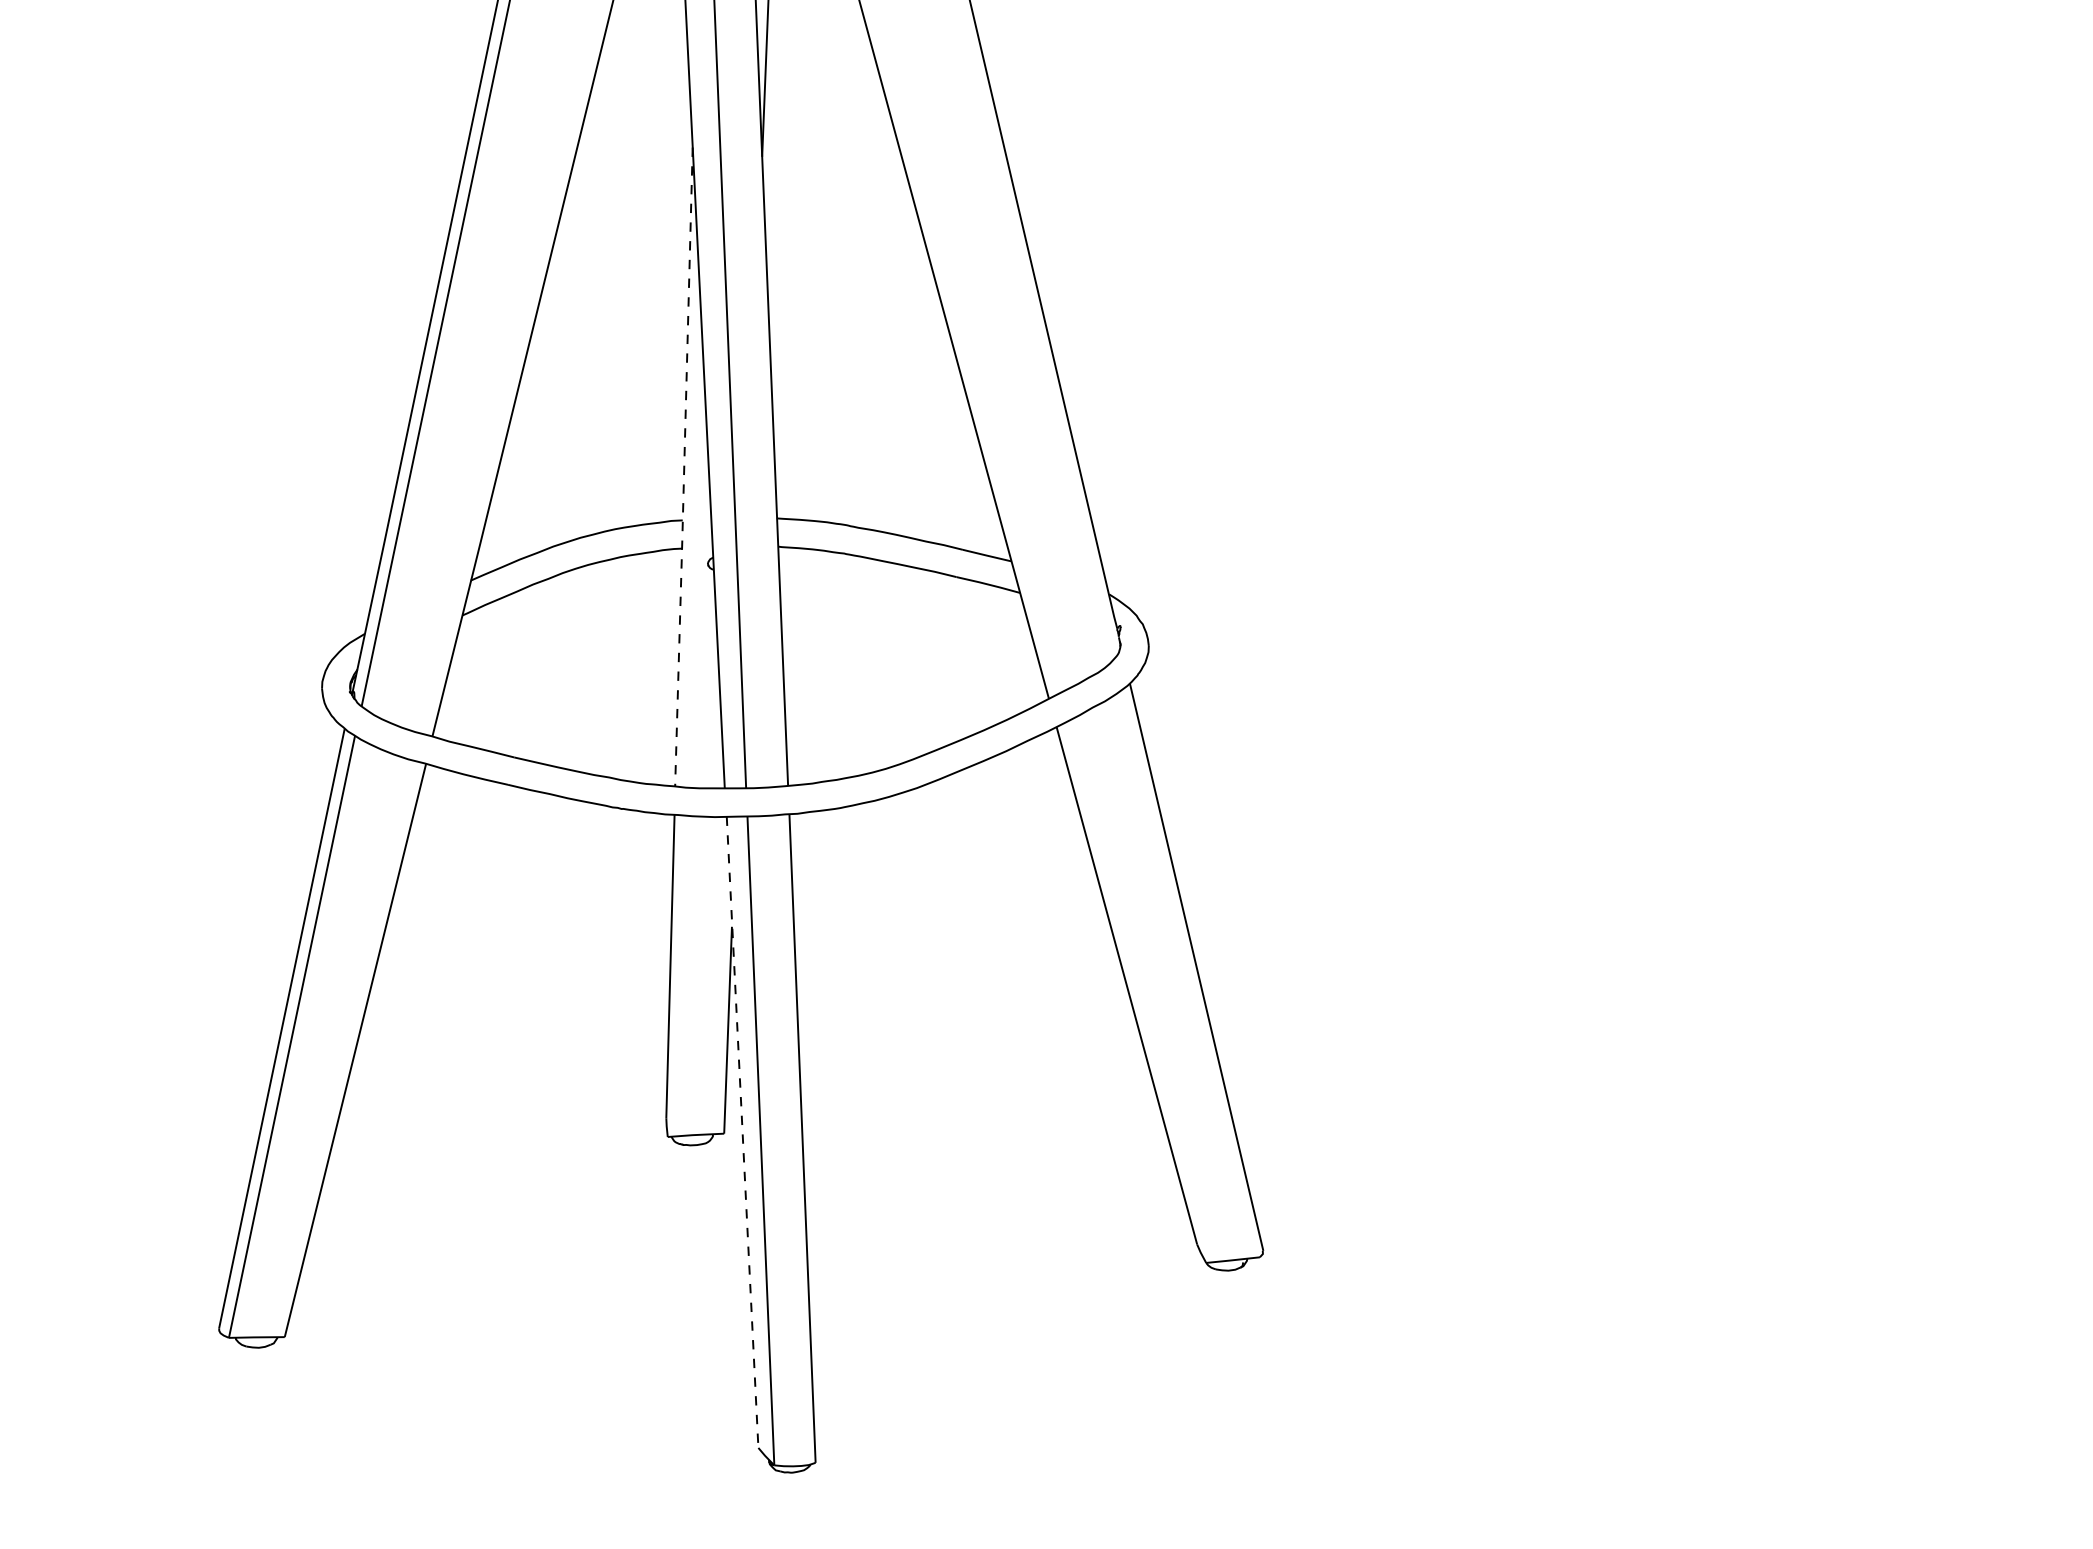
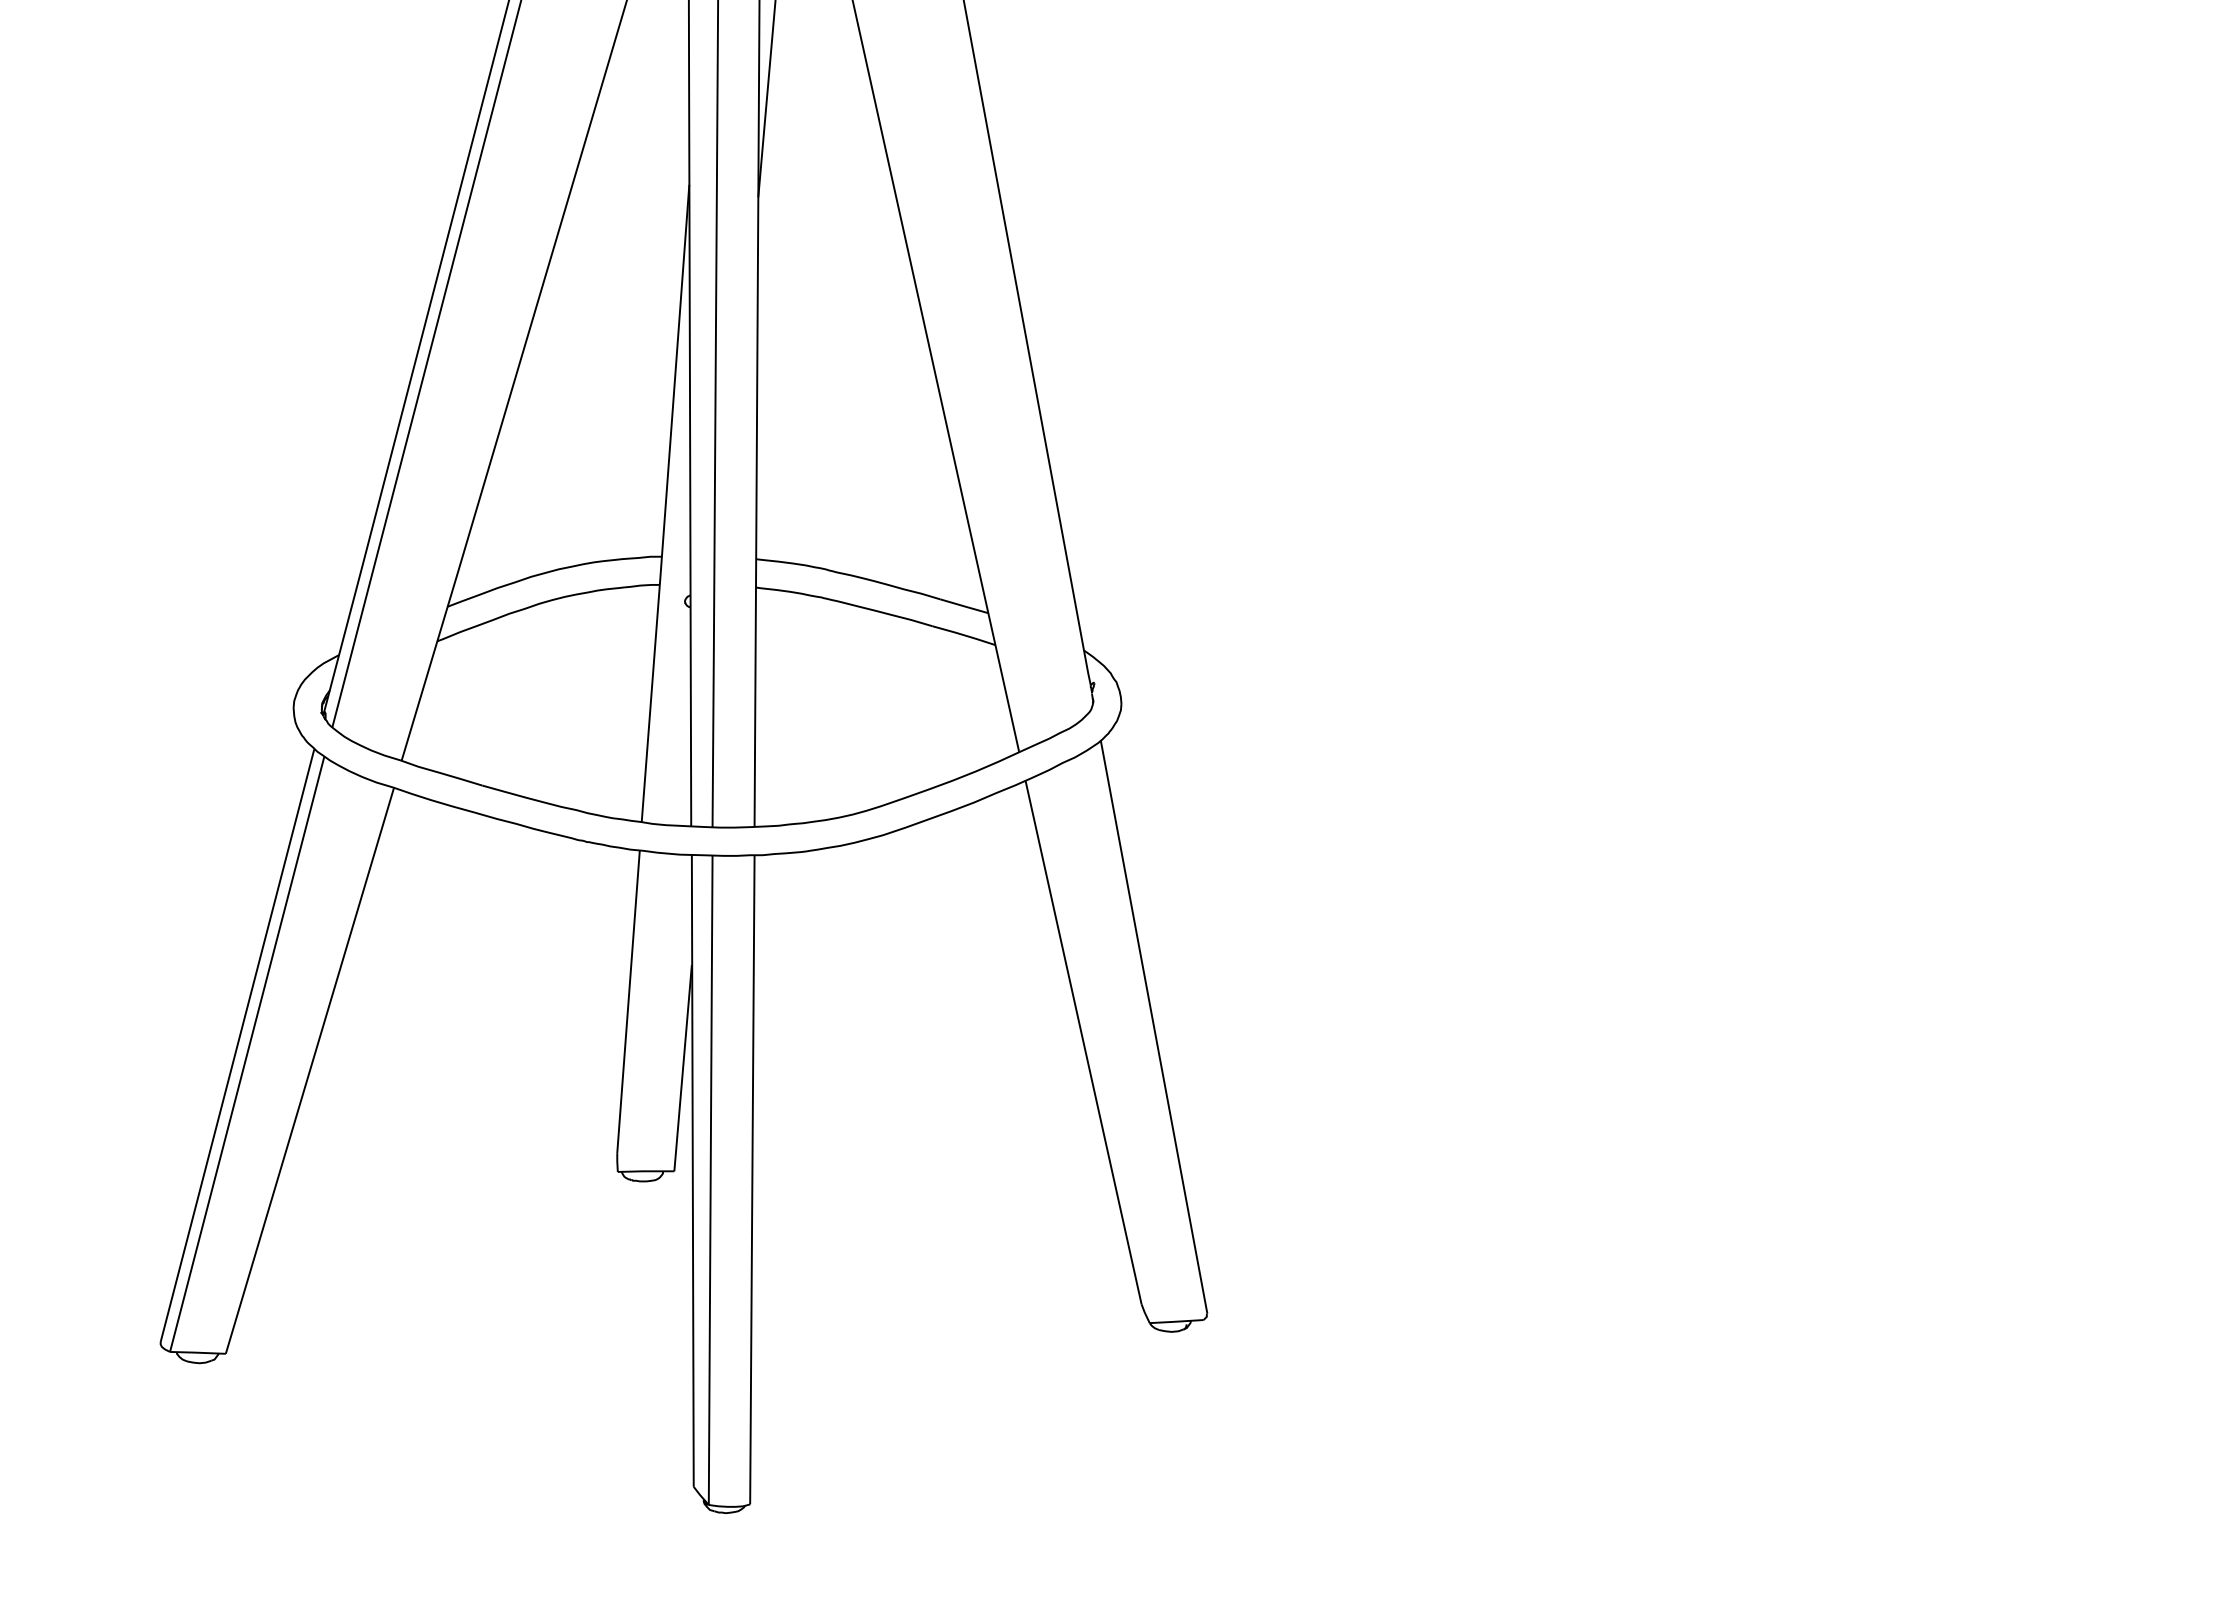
line: (683, 468) -> (665, 504), dashed -> solid
line: (742, 1133) -> (692, 1171), dashed -> solid

